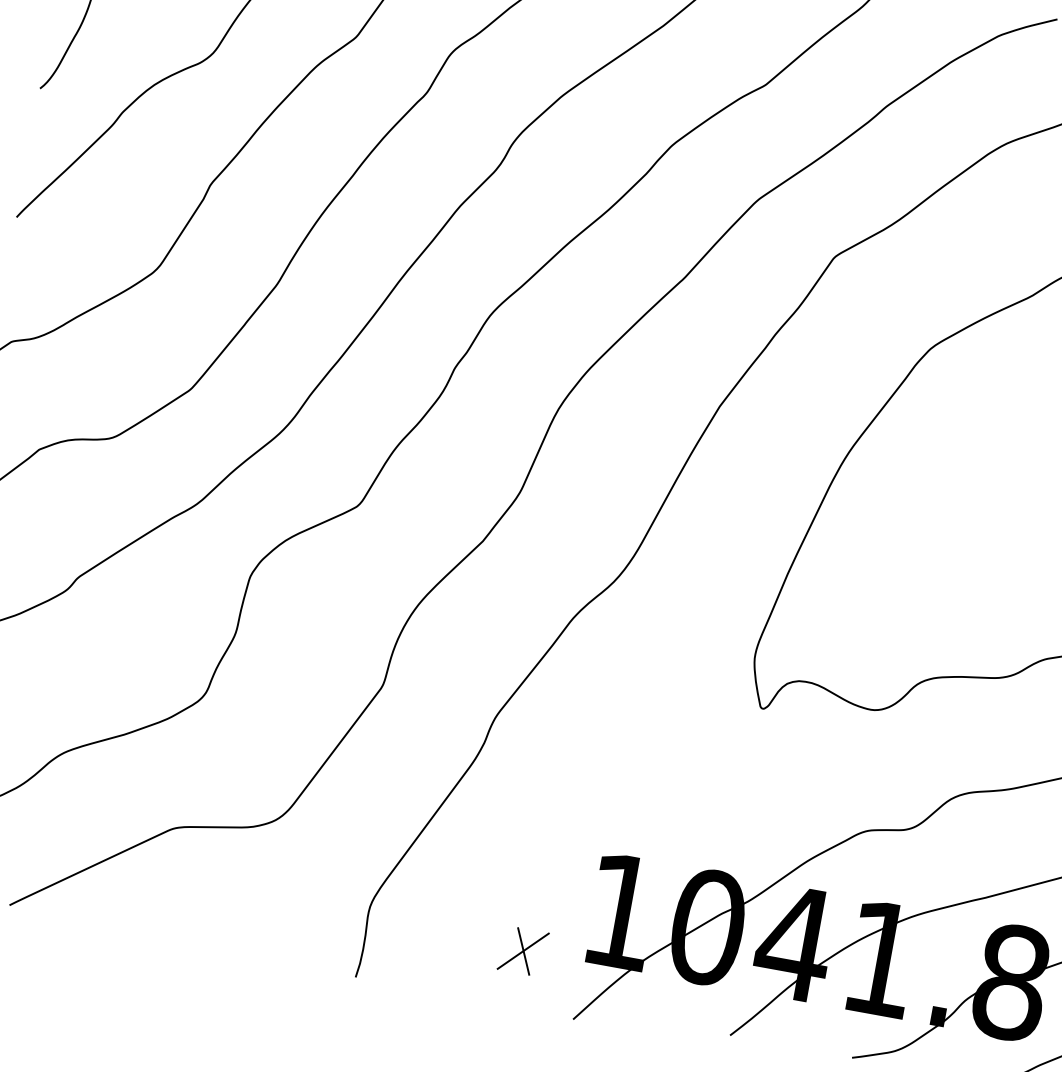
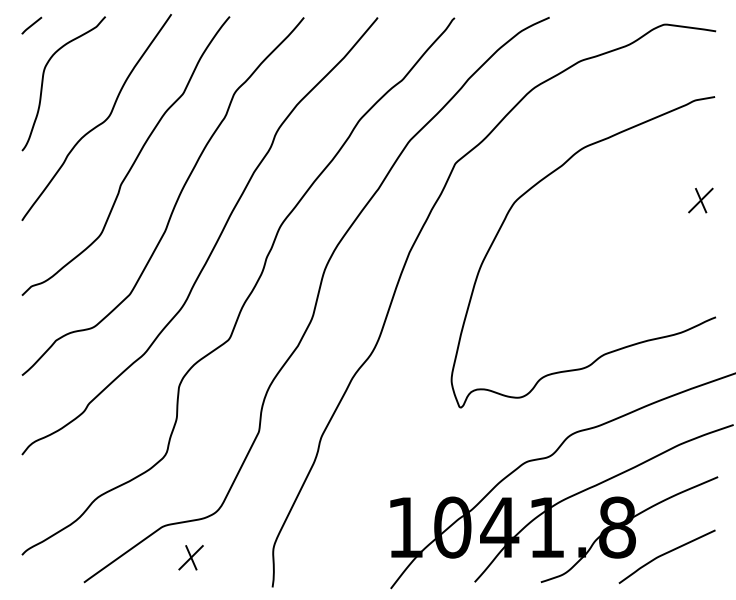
part: (522, 950) -> (190, 557), moved

